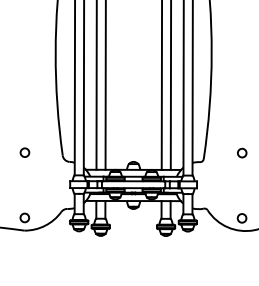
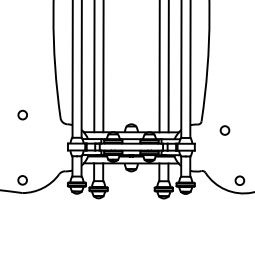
circle: (242, 152) -> (225, 129), moved

